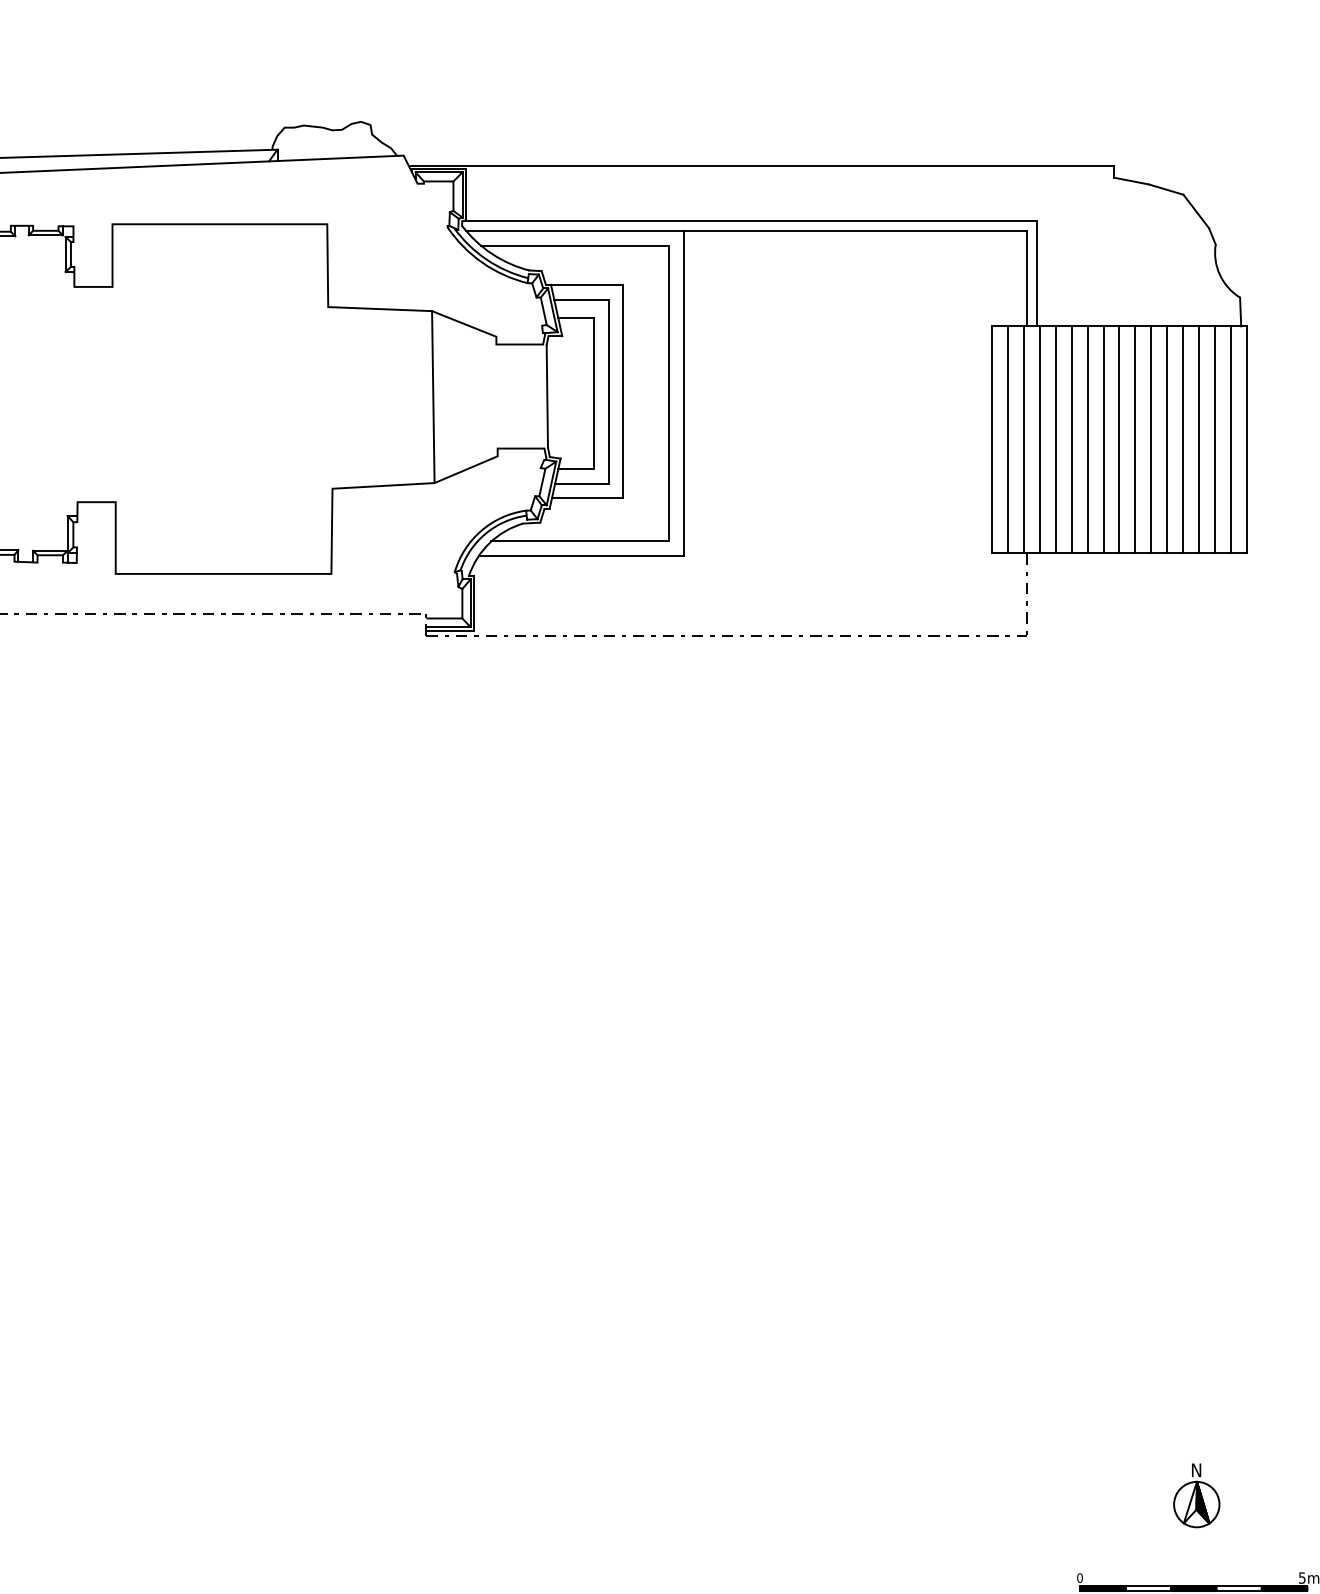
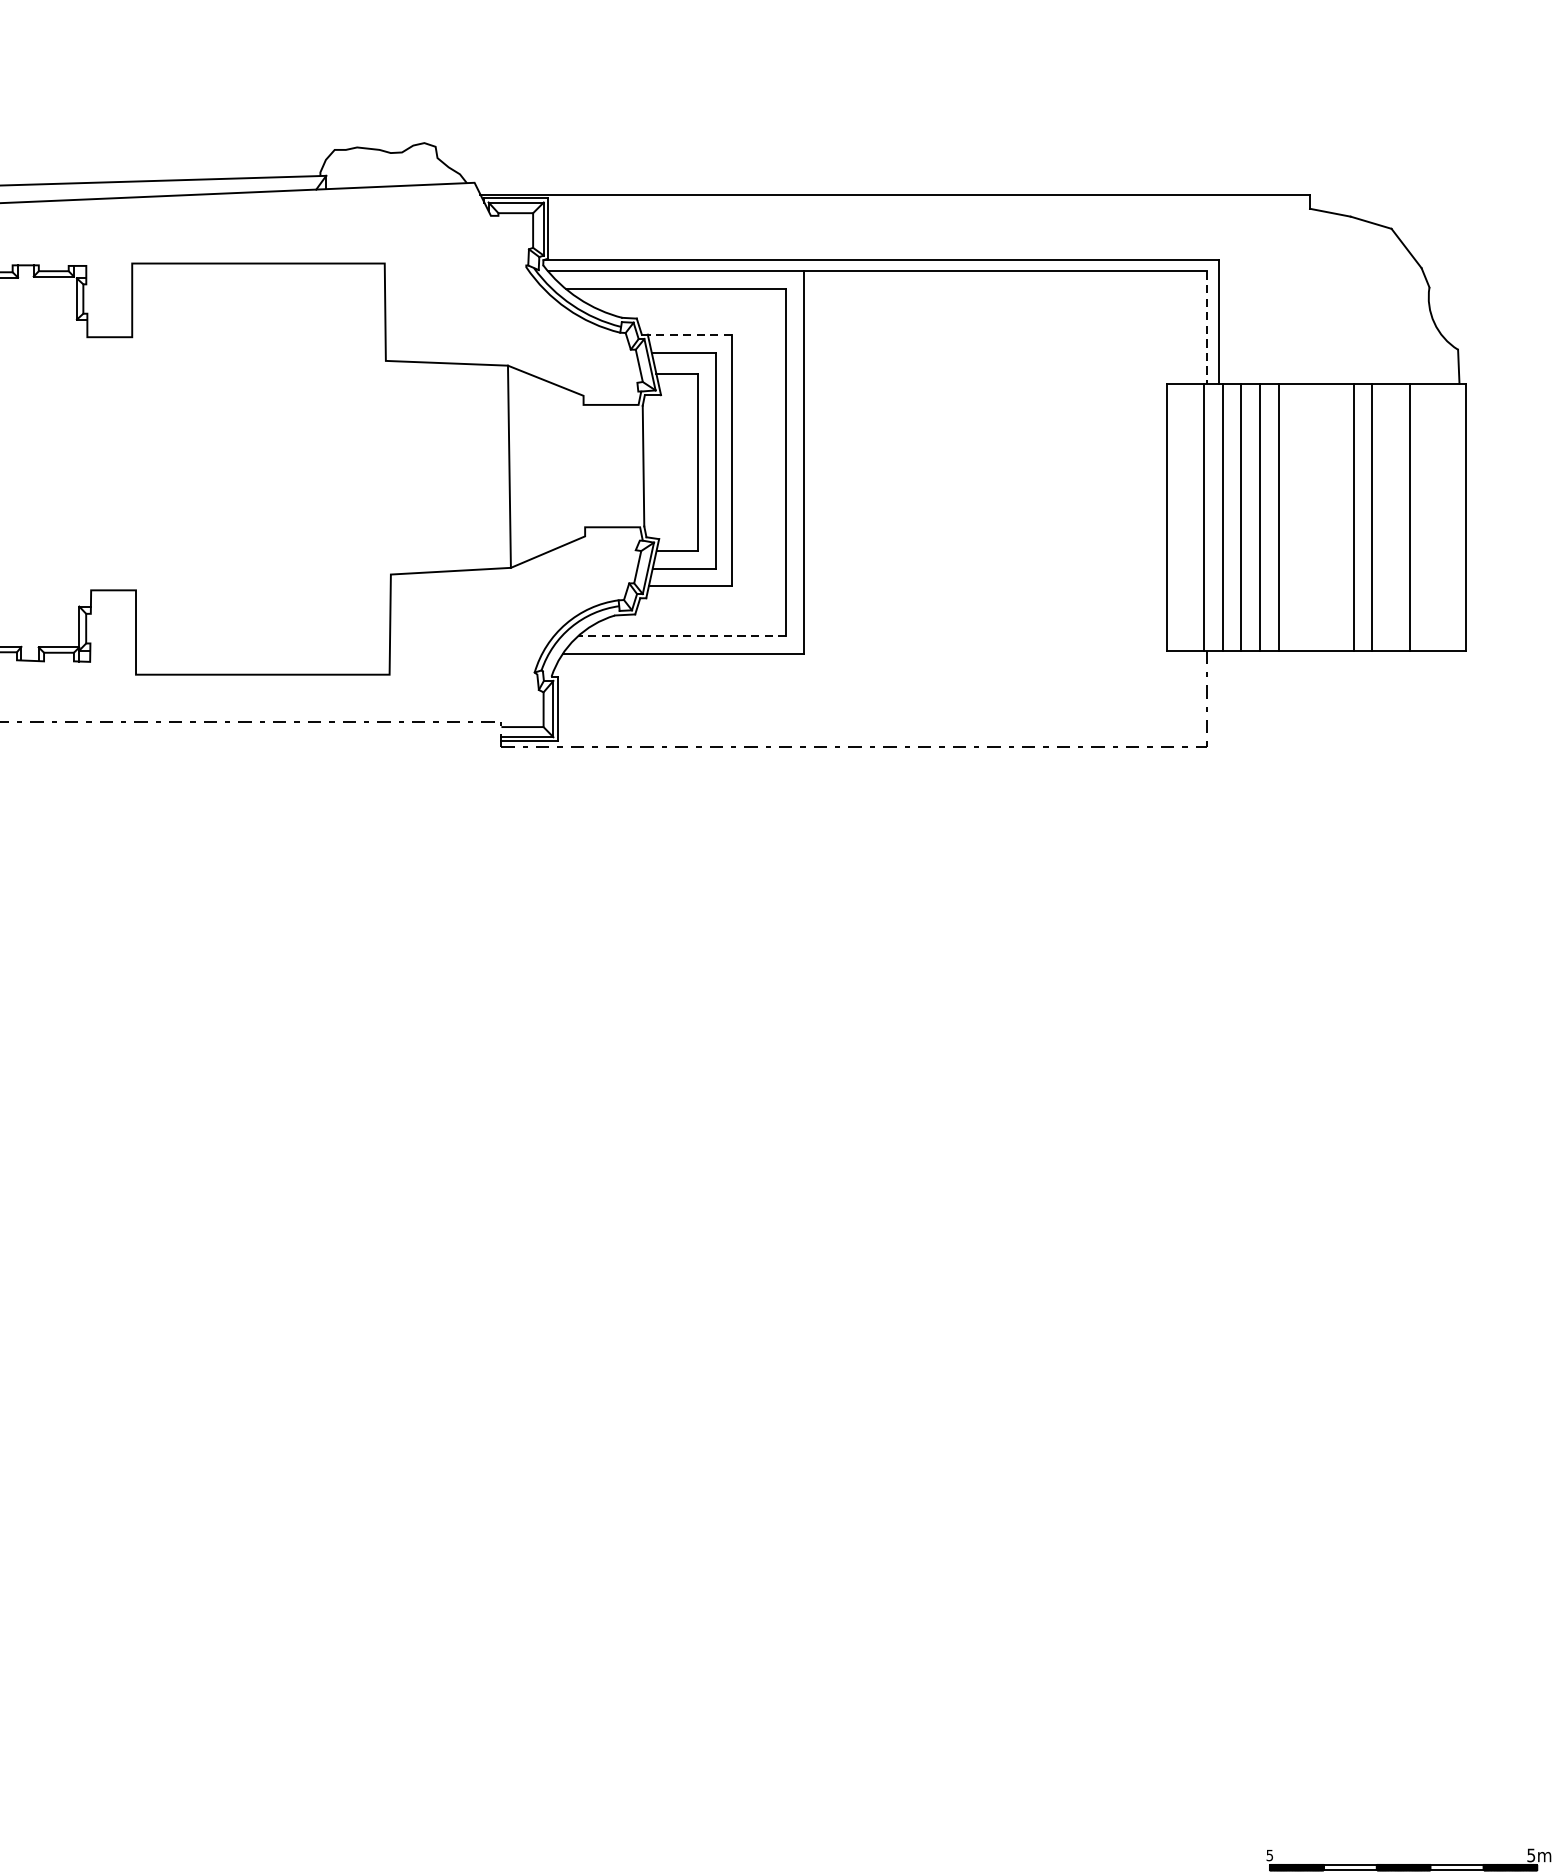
line: (1026, 278) -> (1206, 327), solid -> dashed
line: (586, 284) -> (689, 334), solid -> dashed
line: (1008, 439) -> (1185, 516), removed
line: (1103, 439) -> (1297, 516), removed
line: (1119, 439) -> (1316, 516), removed
line: (1135, 439) -> (1335, 516), removed
line: (1182, 439) -> (1390, 516), removed
line: (1214, 439) -> (1428, 516), removed
line: (1230, 439) -> (1446, 516), removed
line: (580, 541) -> (682, 636), solid -> dashed
part: (1196, 1495) -> (1406, 1758), removed
text: (1079, 1577) -> (1269, 1854), 0 -> 5

